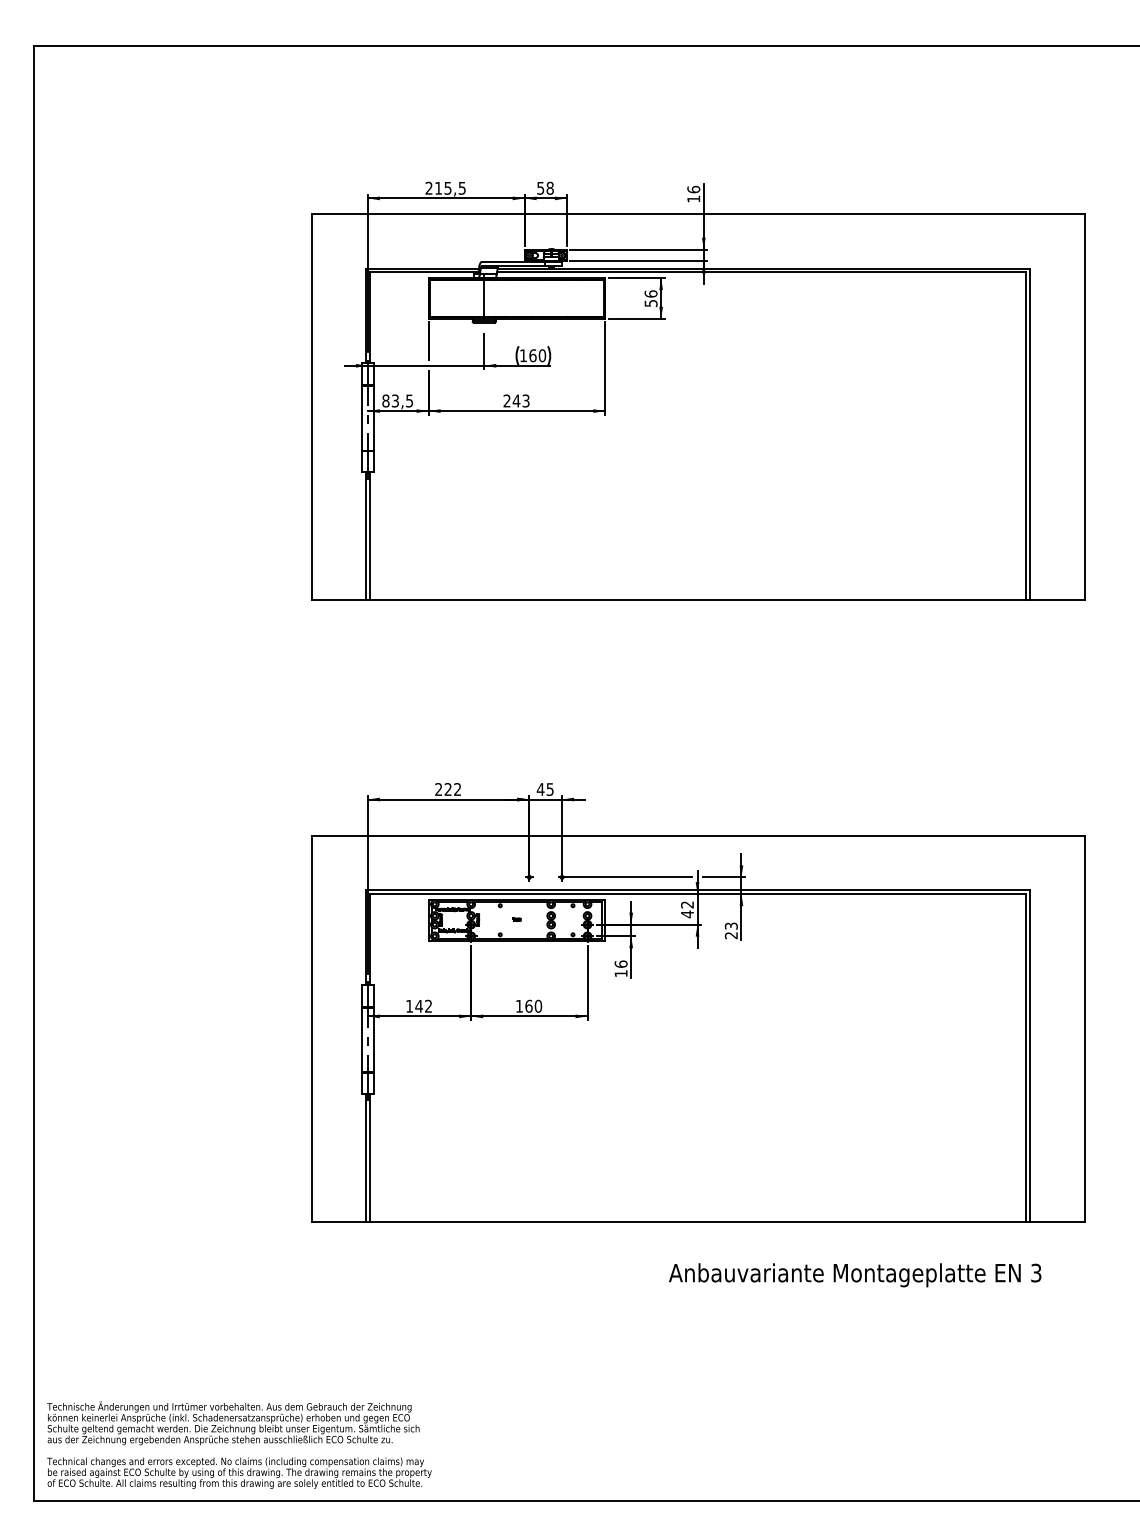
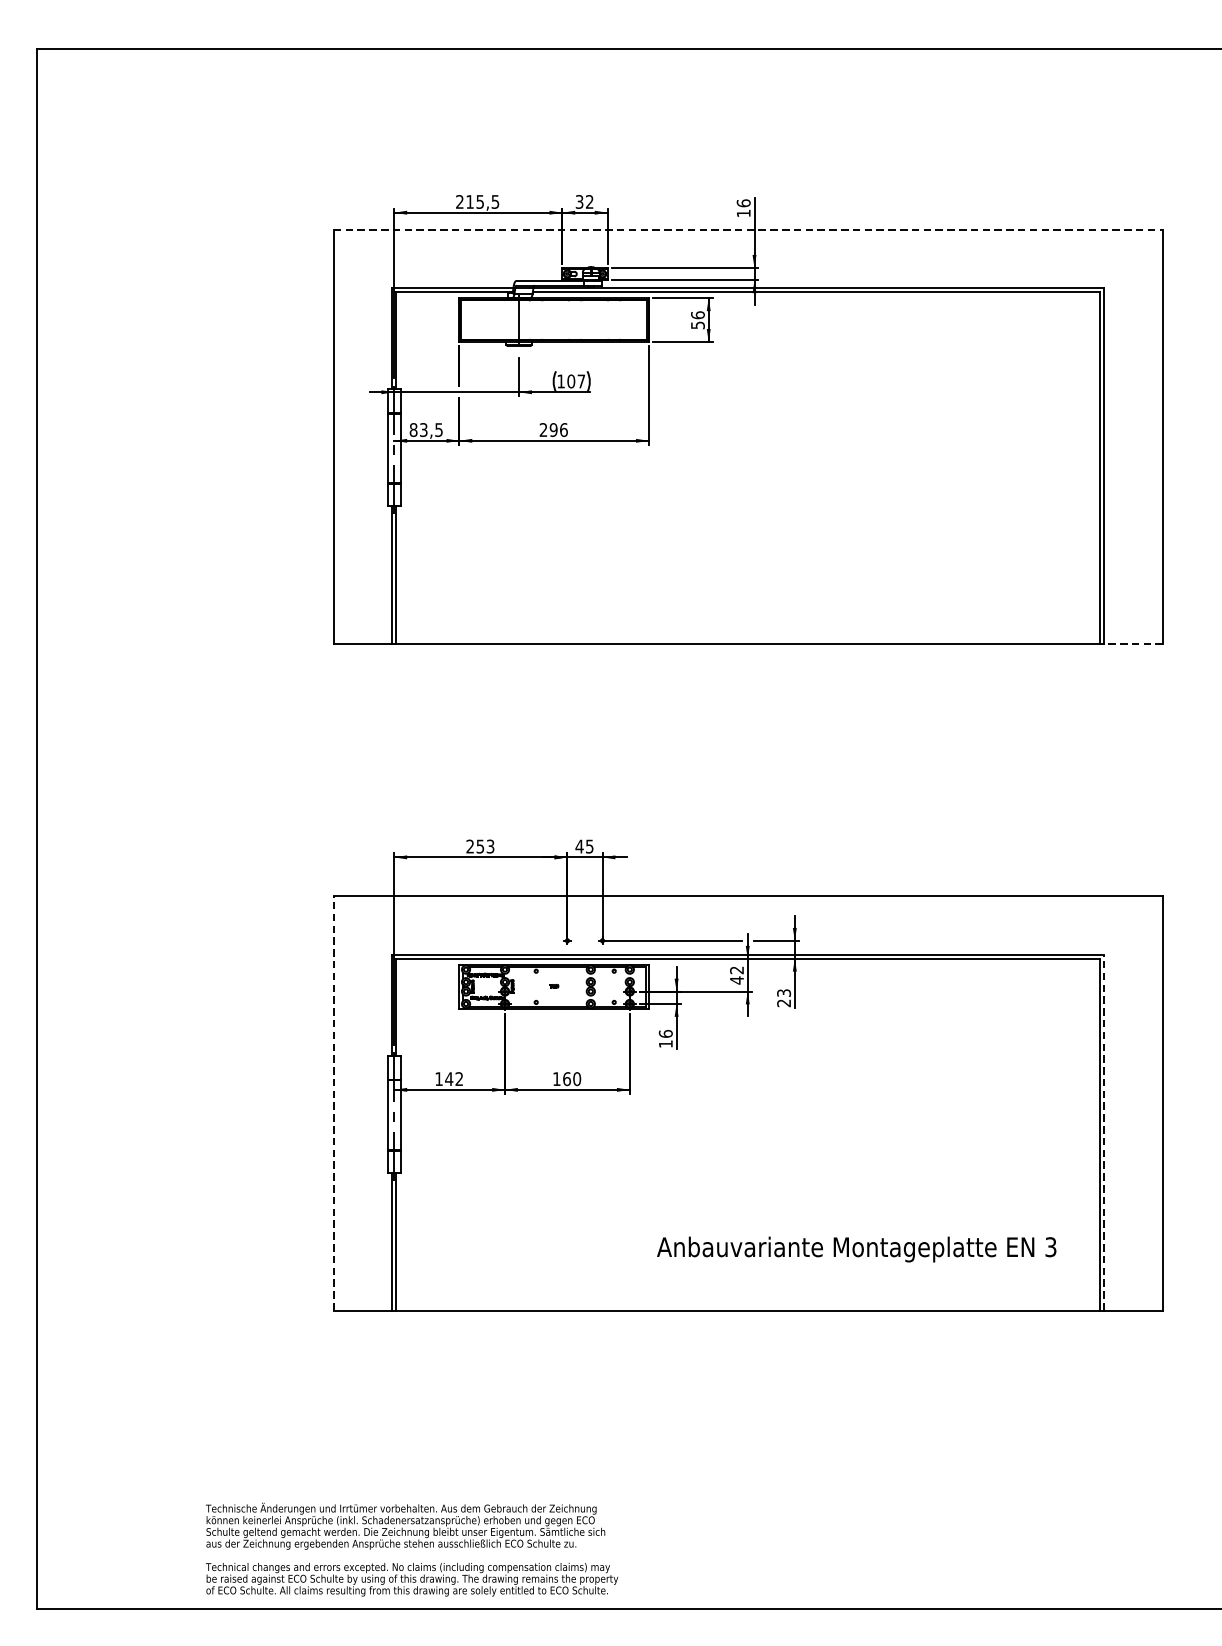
text: (545, 187) -> (584, 201), 58 -> 32
line: (698, 214) -> (748, 230), solid -> dashed
text: (537, 355) -> (576, 381), 160 -> 107
text: (520, 400) -> (557, 429), 243 -> 296
line: (1056, 600) -> (1132, 643), solid -> dashed
text: (452, 789) -> (485, 846), 222 -> 253
line: (311, 1028) -> (333, 1102), solid -> dashed
line: (1030, 1056) -> (1104, 1132), solid -> dashed
text: (855, 1275) -> (857, 1249), moved
text: (239, 1444) -> (412, 1548), moved

